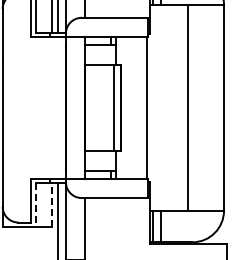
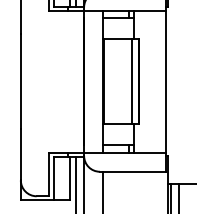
line: (35, 204) -> (53, 178), dashed -> solid
line: (51, 204) -> (69, 178), dashed -> solid

